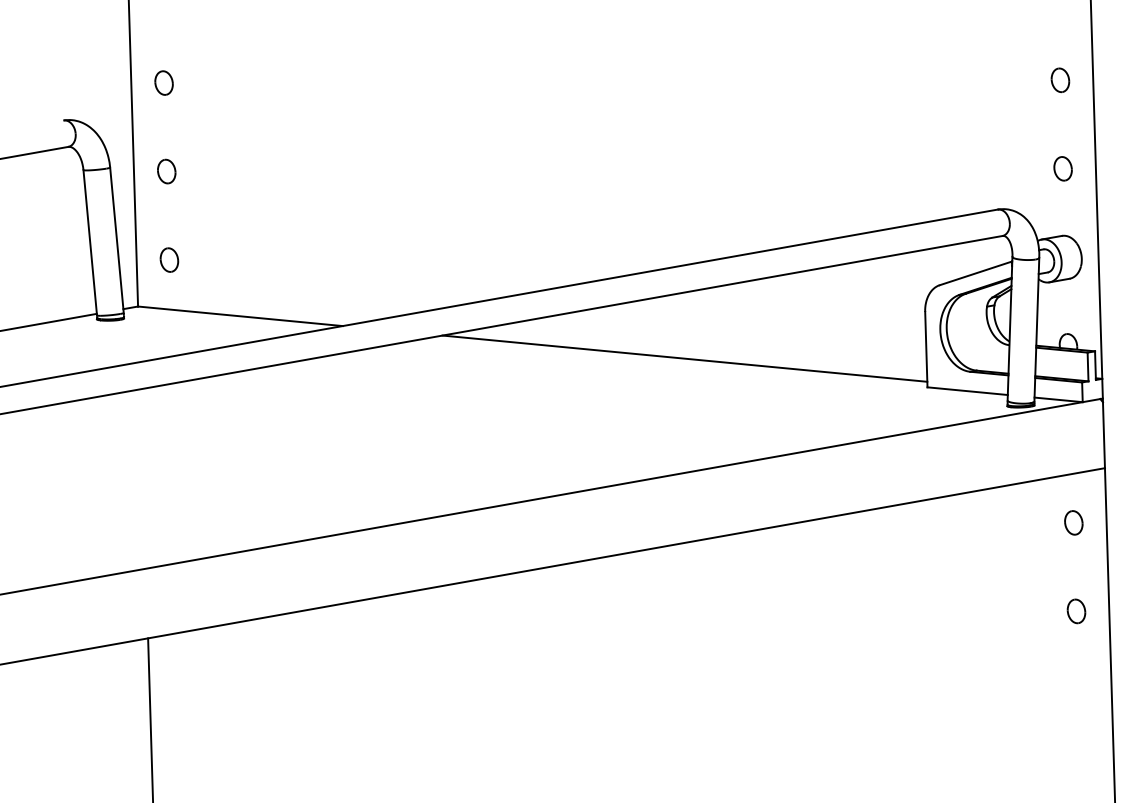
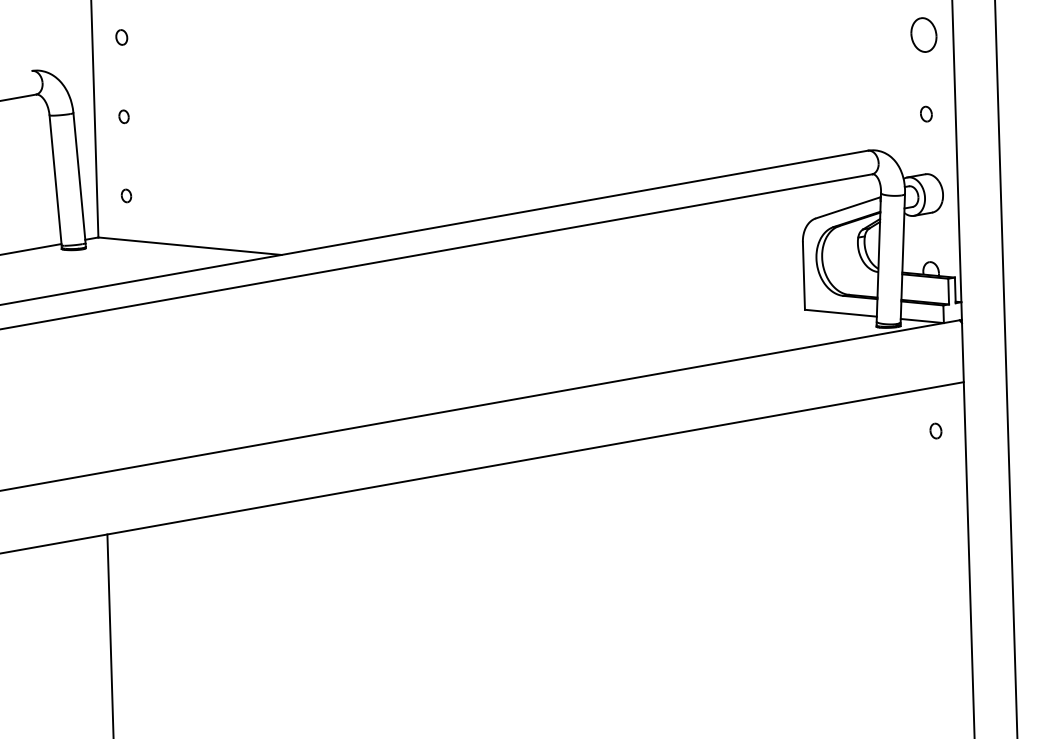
part: (1059, 79) -> (923, 34), size x1.6
part: (163, 83) -> (121, 37), size x0.7
part: (1063, 168) -> (926, 113), size x0.7
part: (166, 171) -> (123, 116), size x0.6
part: (169, 259) -> (126, 195), size x0.6
line: (684, 357) -> (587, 283), removed
part: (1073, 522) -> (935, 430), size x0.7
part: (1076, 610) -> (938, 509), removed

